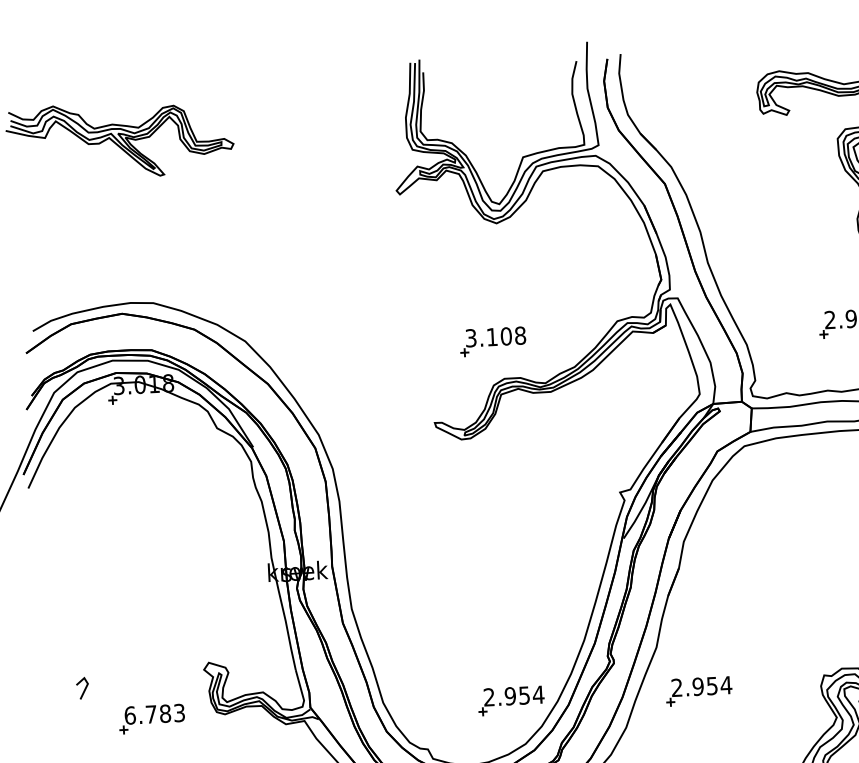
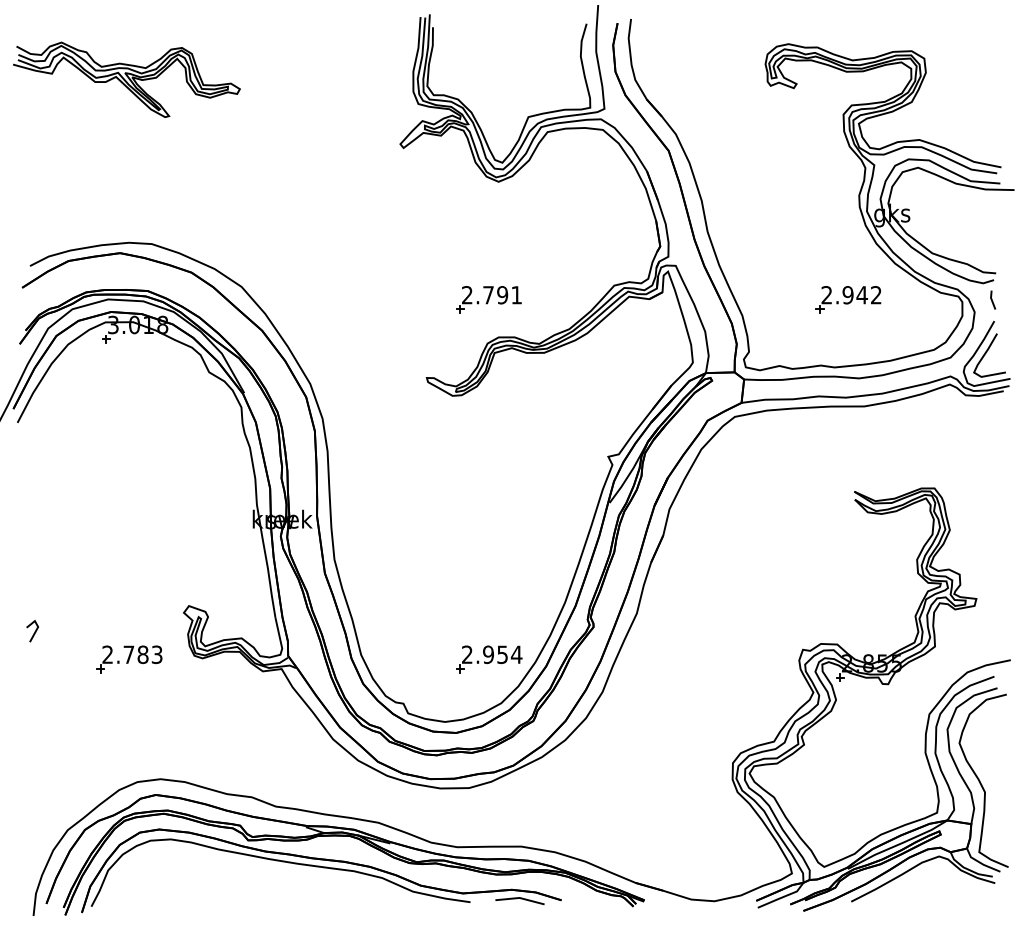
text: (496, 337) -> (492, 295), 3.108 -> 2.791
line: (84, 688) -> (34, 631), moved
part: (699, 691) -> (677, 659), removed
text: (129, 715) -> (107, 654), 6.783 -> 2.783

